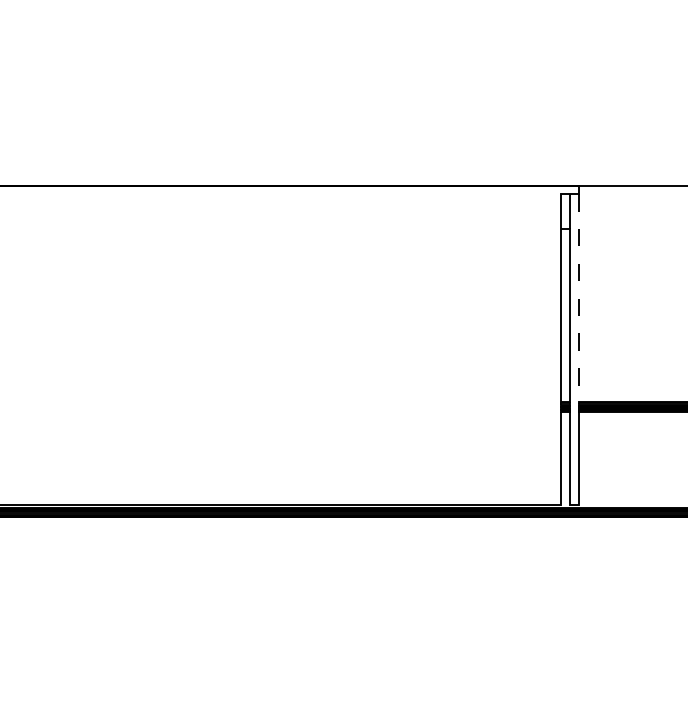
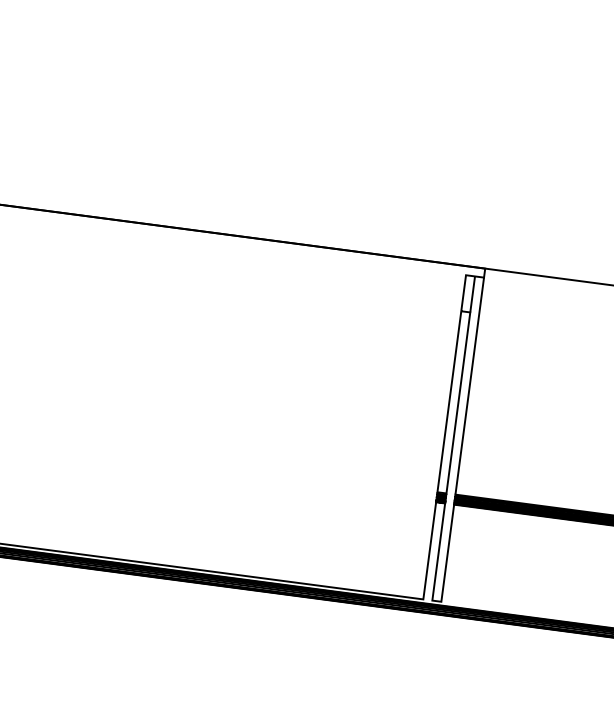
line: (578, 297) -> (469, 385), dashed -> solid

